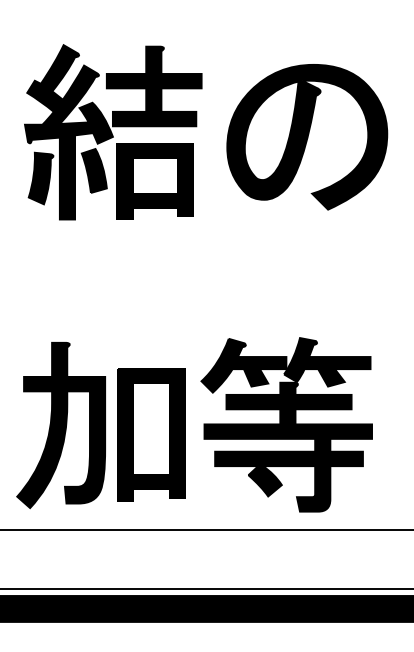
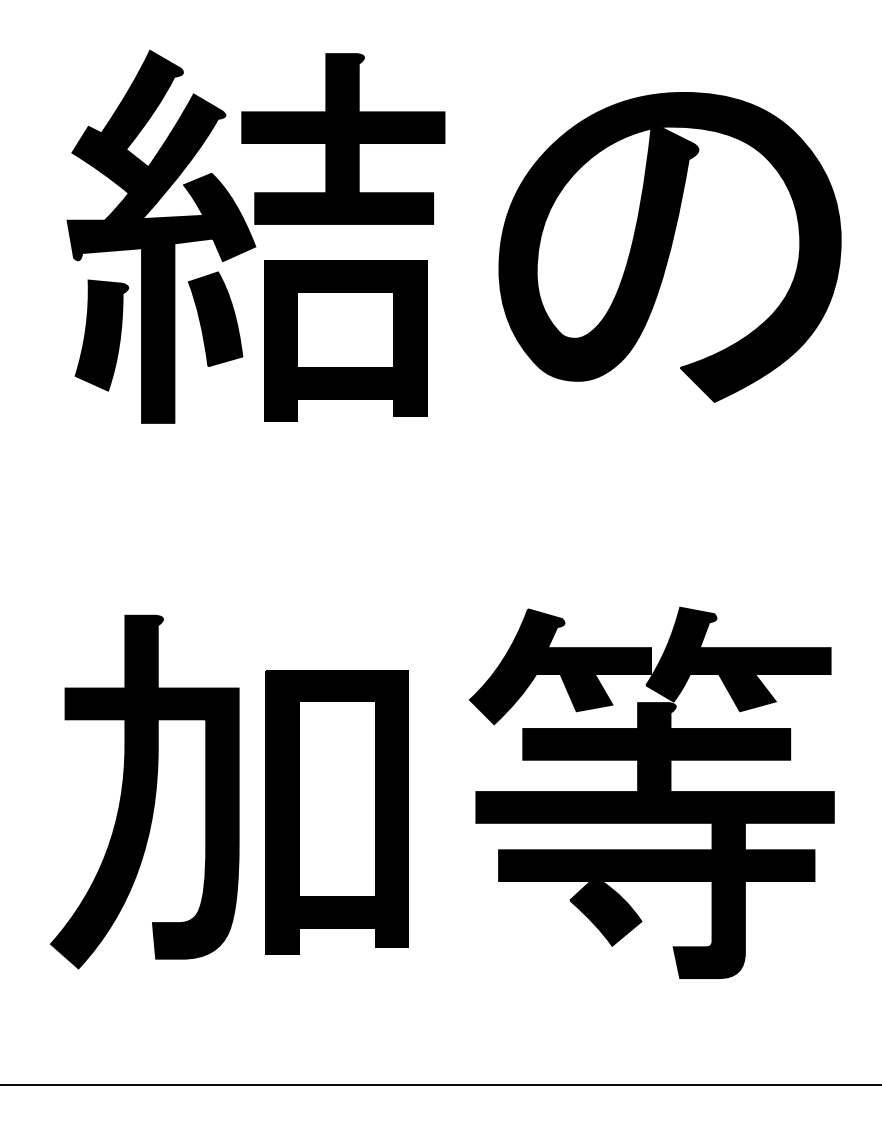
part: (286, 424) -> (651, 792), moved
part: (100, 425) -> (228, 792), moved

